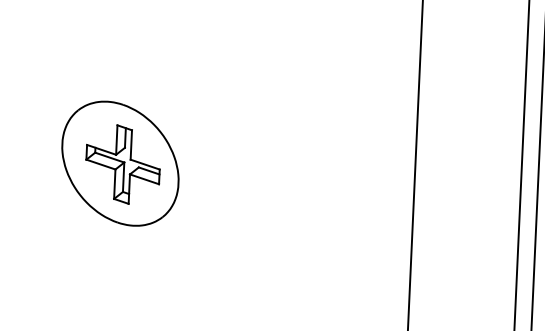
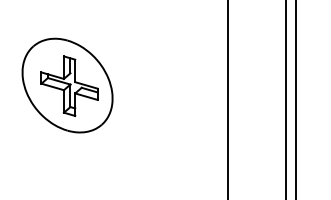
part: (120, 163) -> (67, 85), size x1.4

